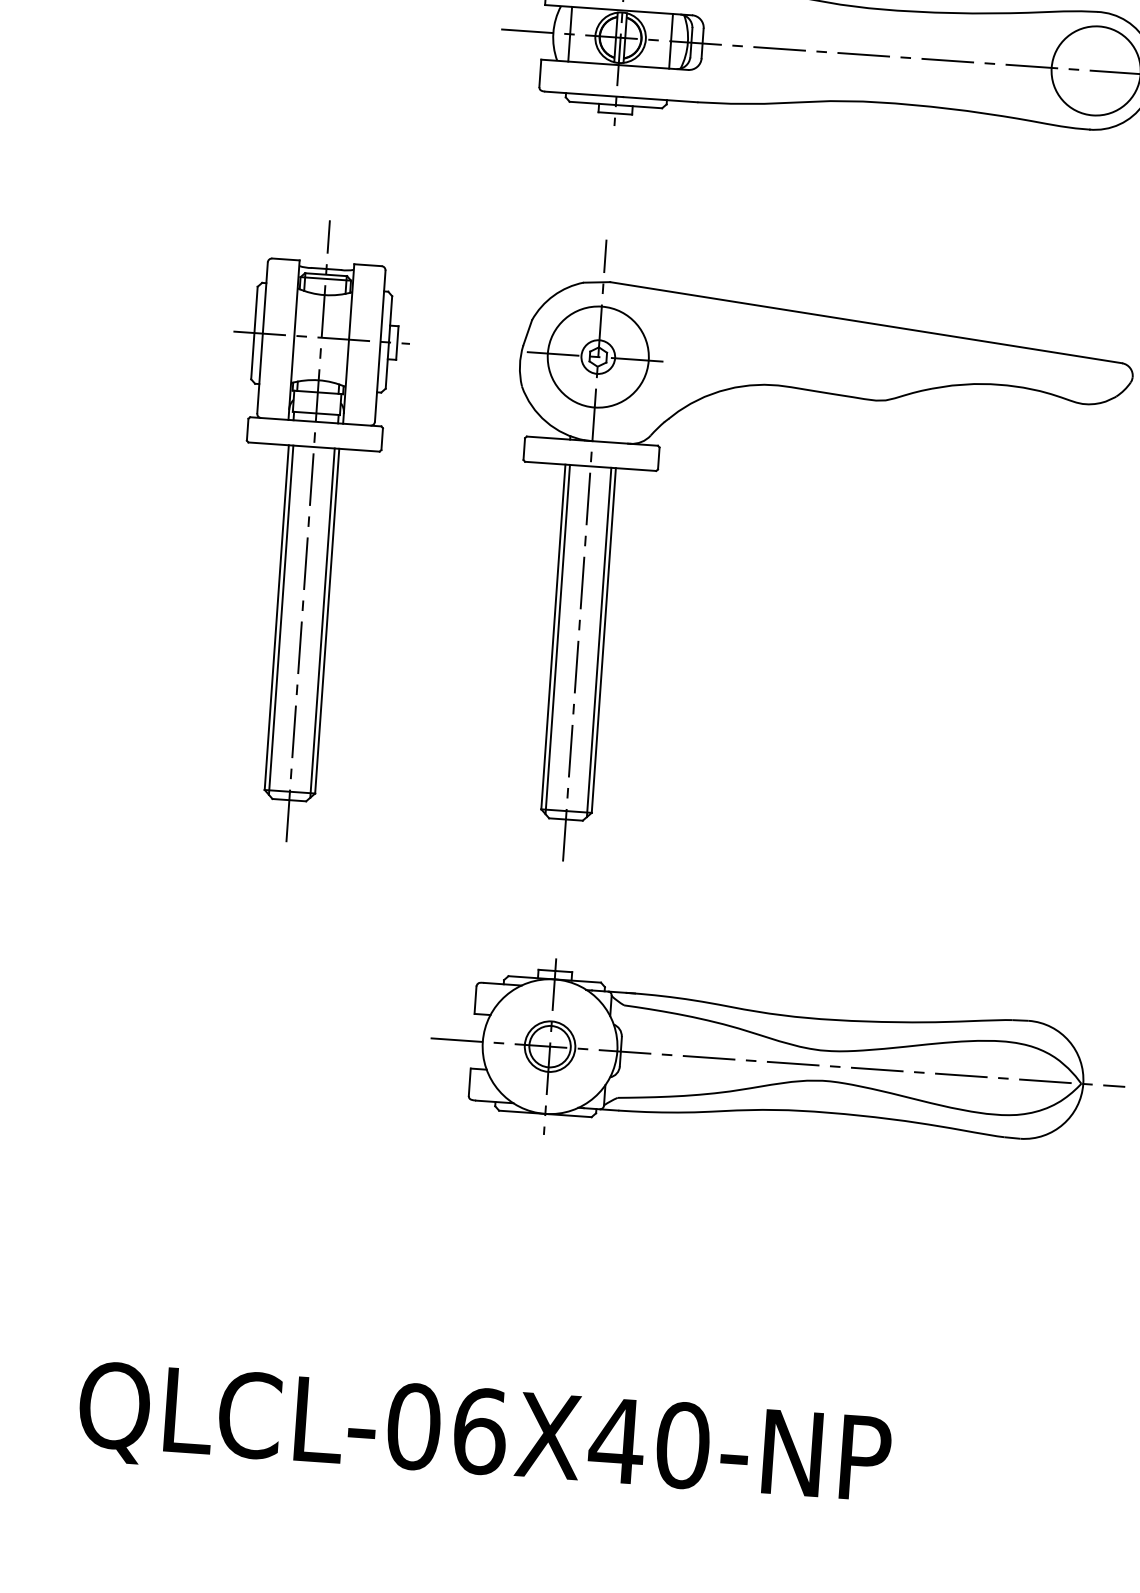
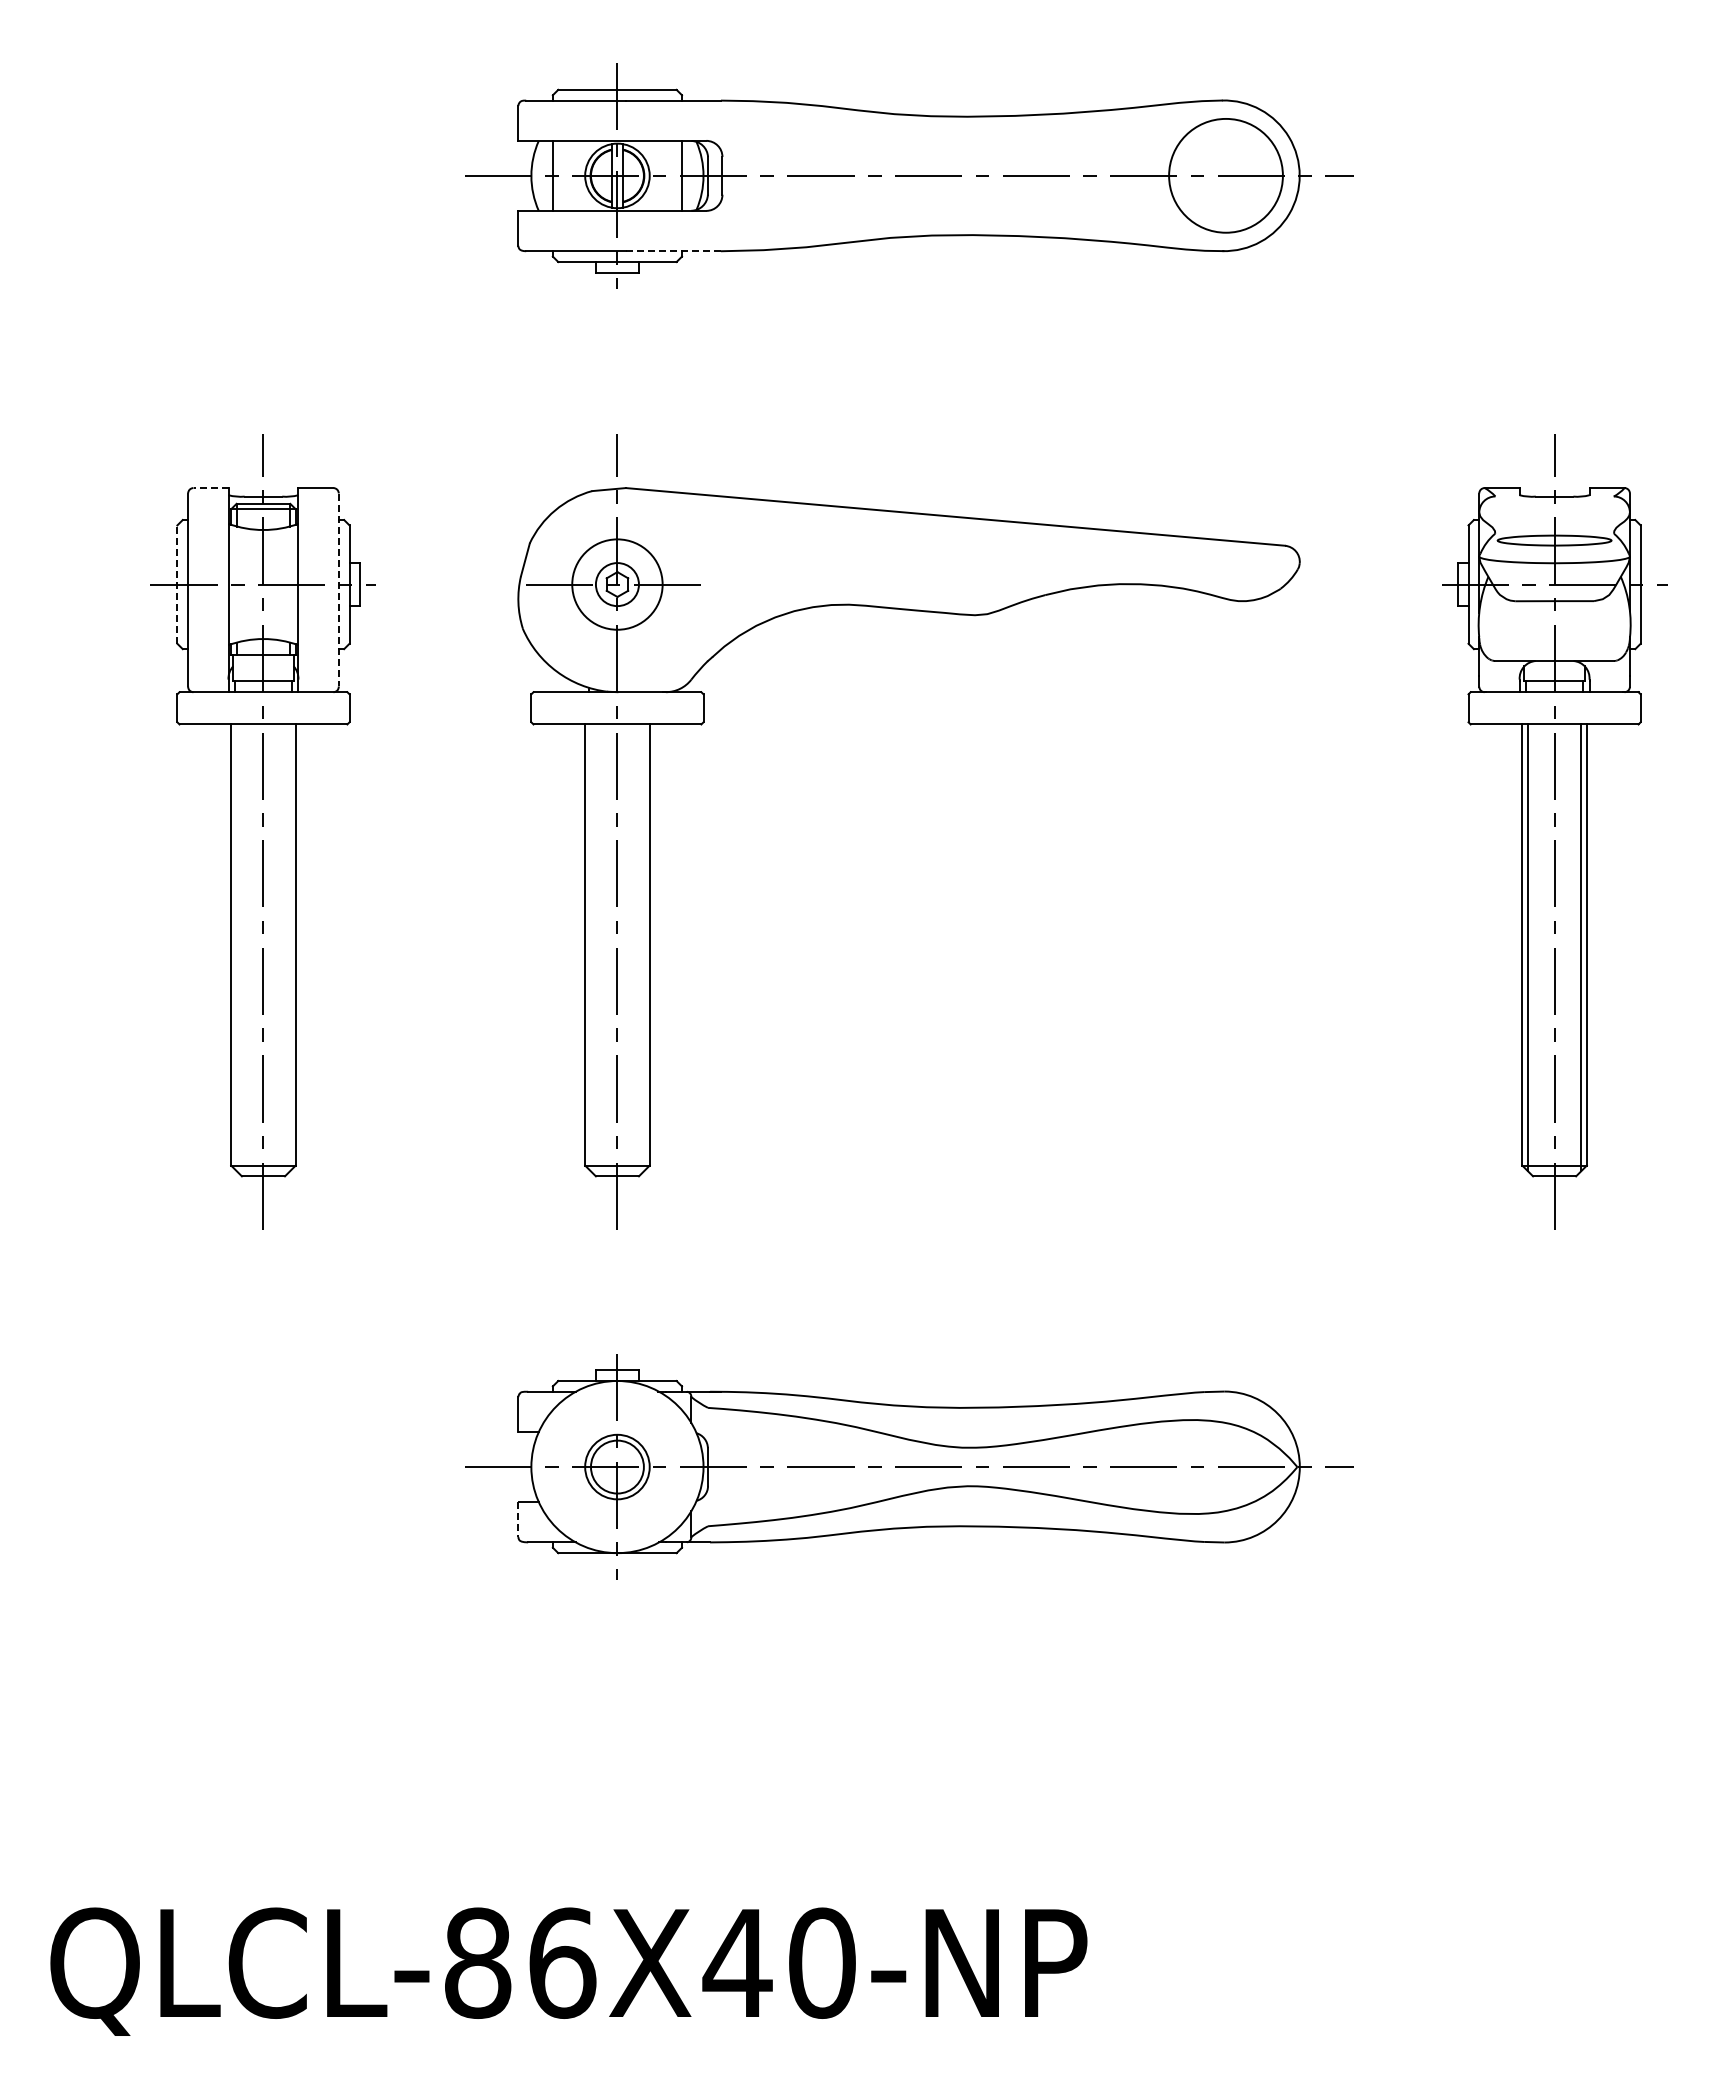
line: (660, 99) -> (673, 251), solid -> dashed
line: (285, 259) -> (210, 488), solid -> dashed
line: (254, 332) -> (177, 584), solid -> dashed
line: (380, 346) -> (338, 590), solid -> dashed
circle: (598, 357) -> (617, 584), size x0.7
line: (281, 619) -> (237, 947), removed
line: (322, 622) -> (289, 947), removed
line: (557, 639) -> (590, 947), removed
line: (598, 642) -> (643, 947), removed
line: (469, 1083) -> (518, 1520), solid -> dashed
text: (413, 1426) -> (477, 1962), QLCL-06X40-NP -> QLCL-86X40-NP

